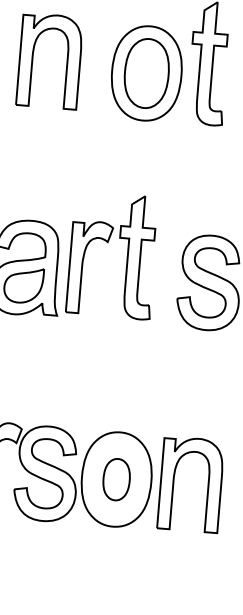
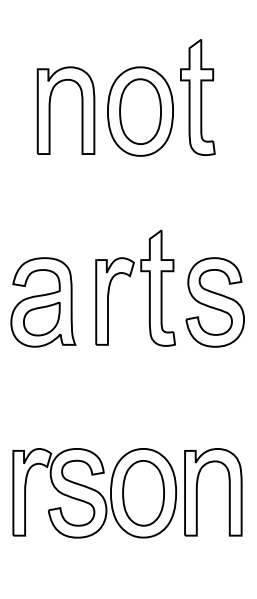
part: (33, 59) -> (50, 110), moved
part: (108, 243) -> (130, 277), moved
part: (116, 479) -> (143, 493), size x1.67

